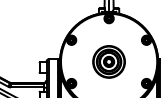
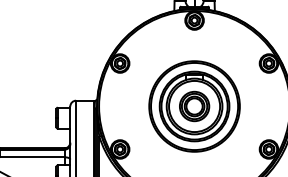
part: (108, 61) -> (193, 105), size x1.43

